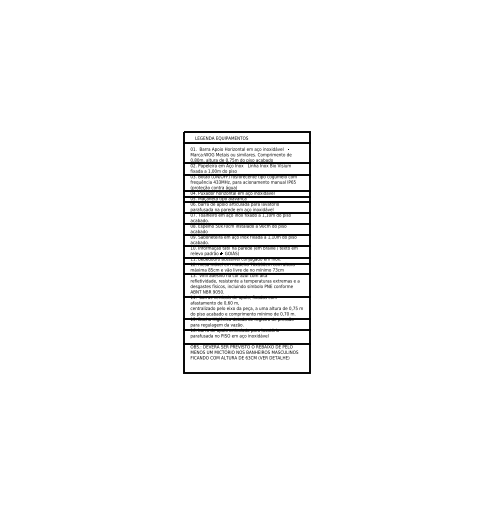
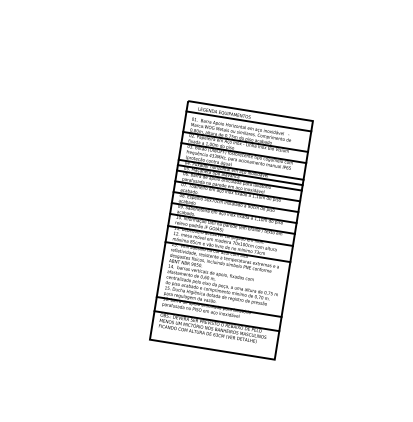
line: (246, 263) -> (229, 241), removed
line: (246, 296) -> (223, 273), removed
line: (246, 318) -> (220, 295), removed

